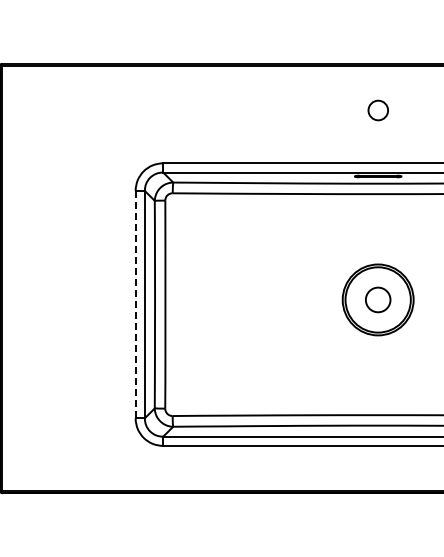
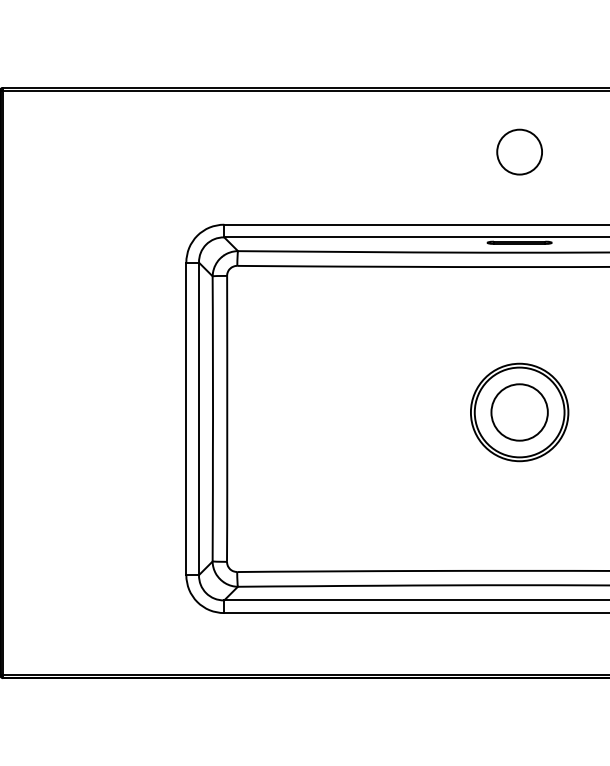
circle: (378, 110) -> (520, 152), size x1.67
circle: (377, 299) -> (518, 411), size x1.67
line: (135, 304) -> (186, 418), dashed -> solid

